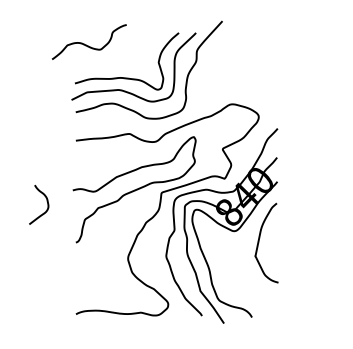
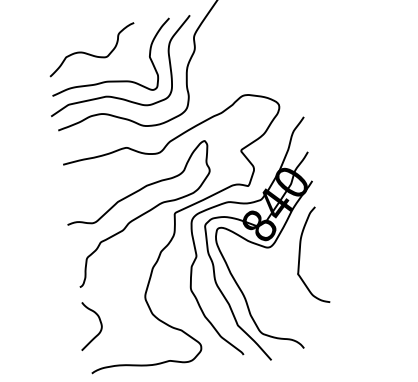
curve: (86, 44) -> (88, 53), moved
curve: (46, 201) -> (98, 320), moved

